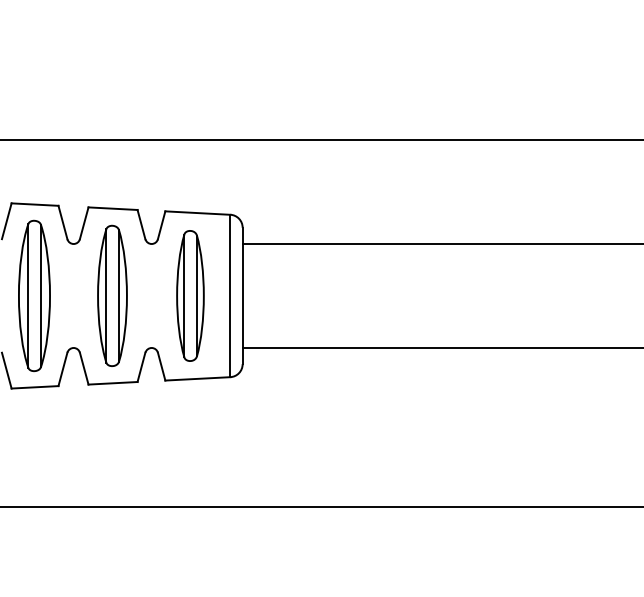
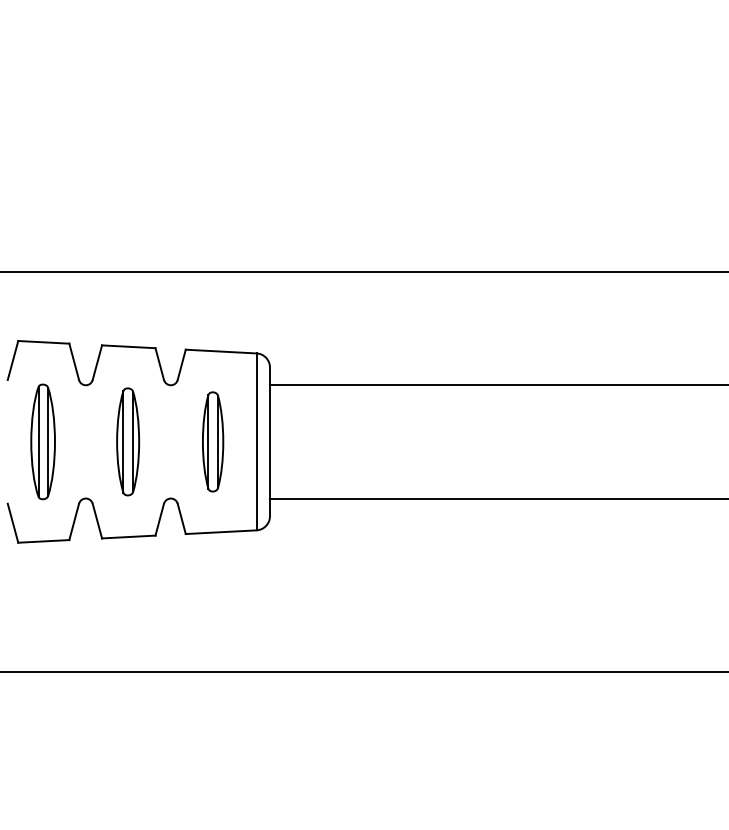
part: (33, 295) -> (42, 441), size x0.7
part: (111, 295) -> (127, 441), size x0.7
part: (189, 295) -> (212, 441), size x0.7

